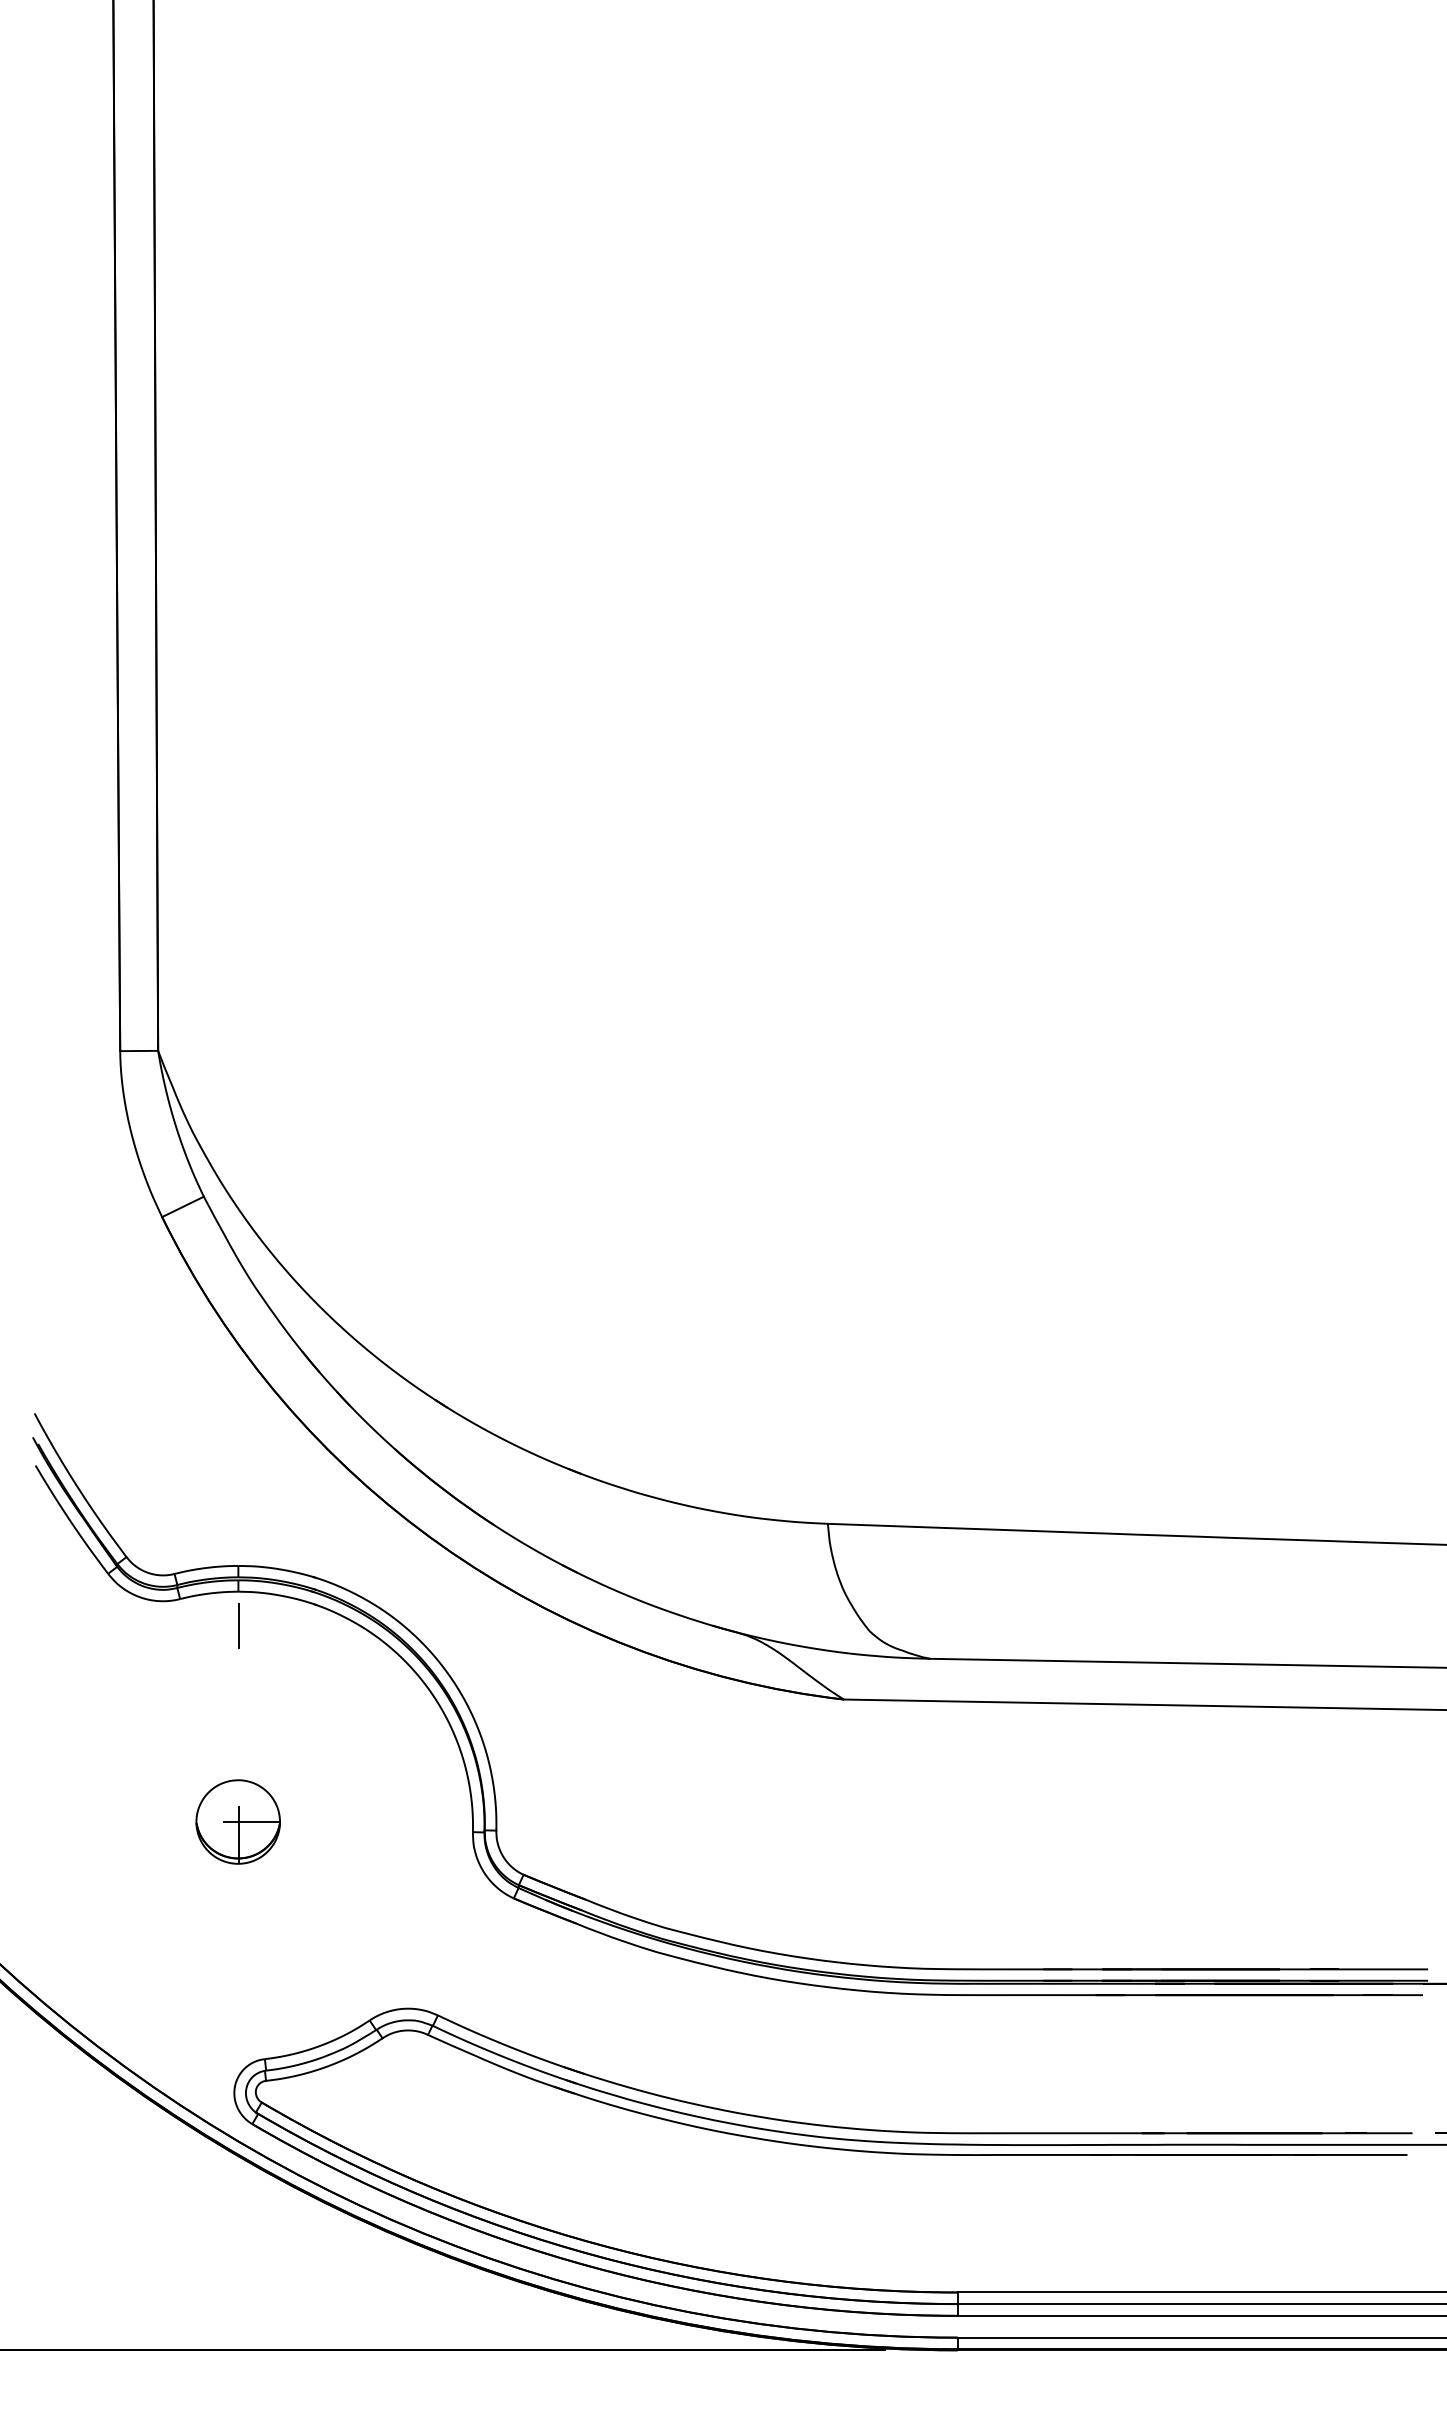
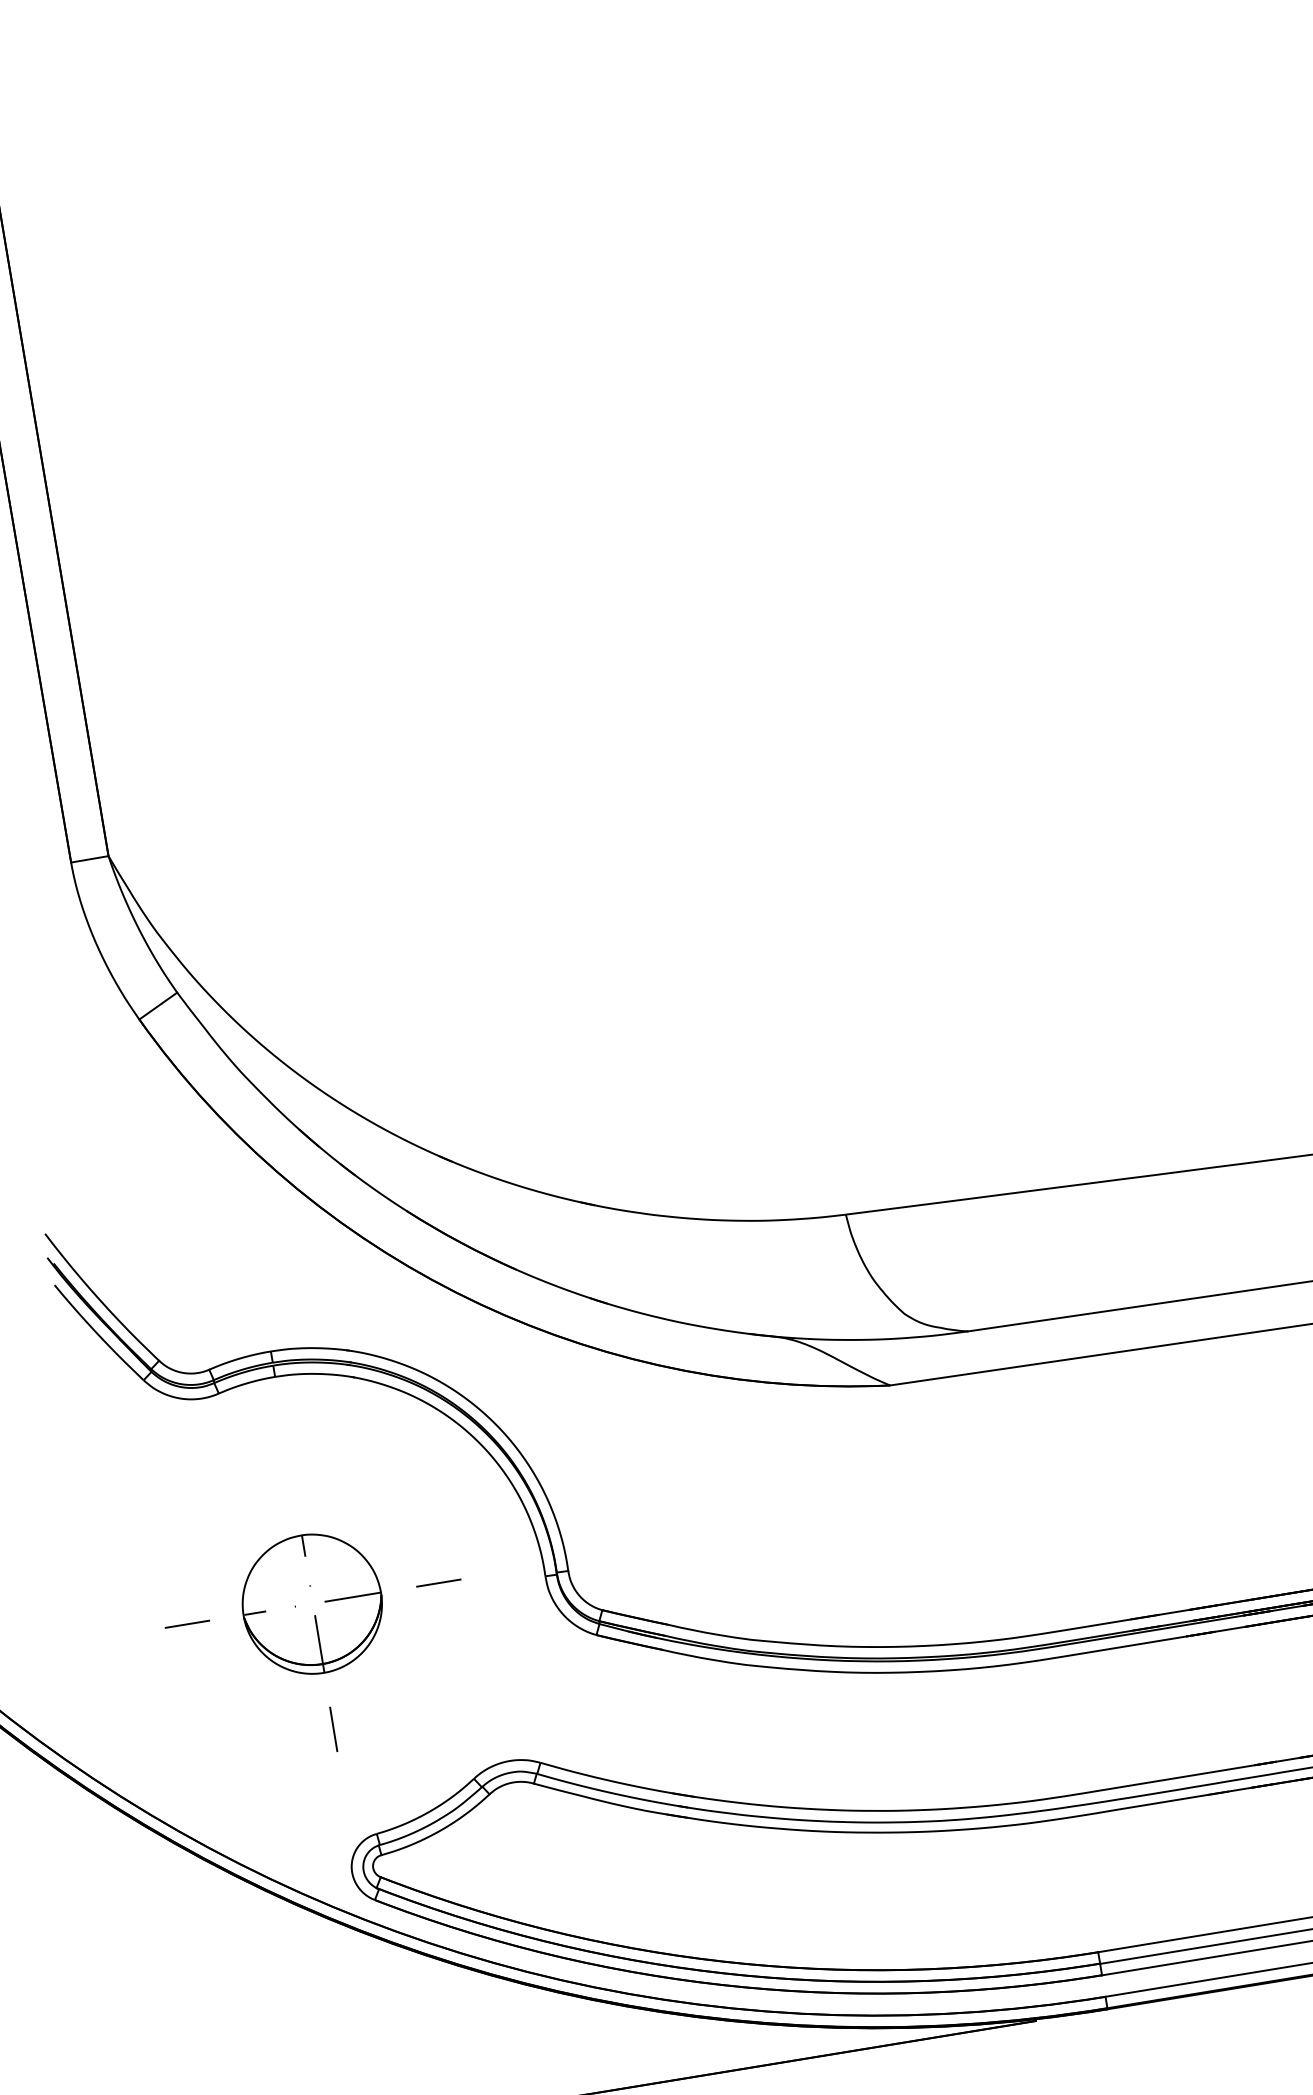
line: (238, 1625) -> (332, 1728), moved
line: (111, 1821) -> (187, 1624), added
part: (237, 1821) -> (311, 1603), size x1.67
line: (366, 1821) -> (438, 1582), added

